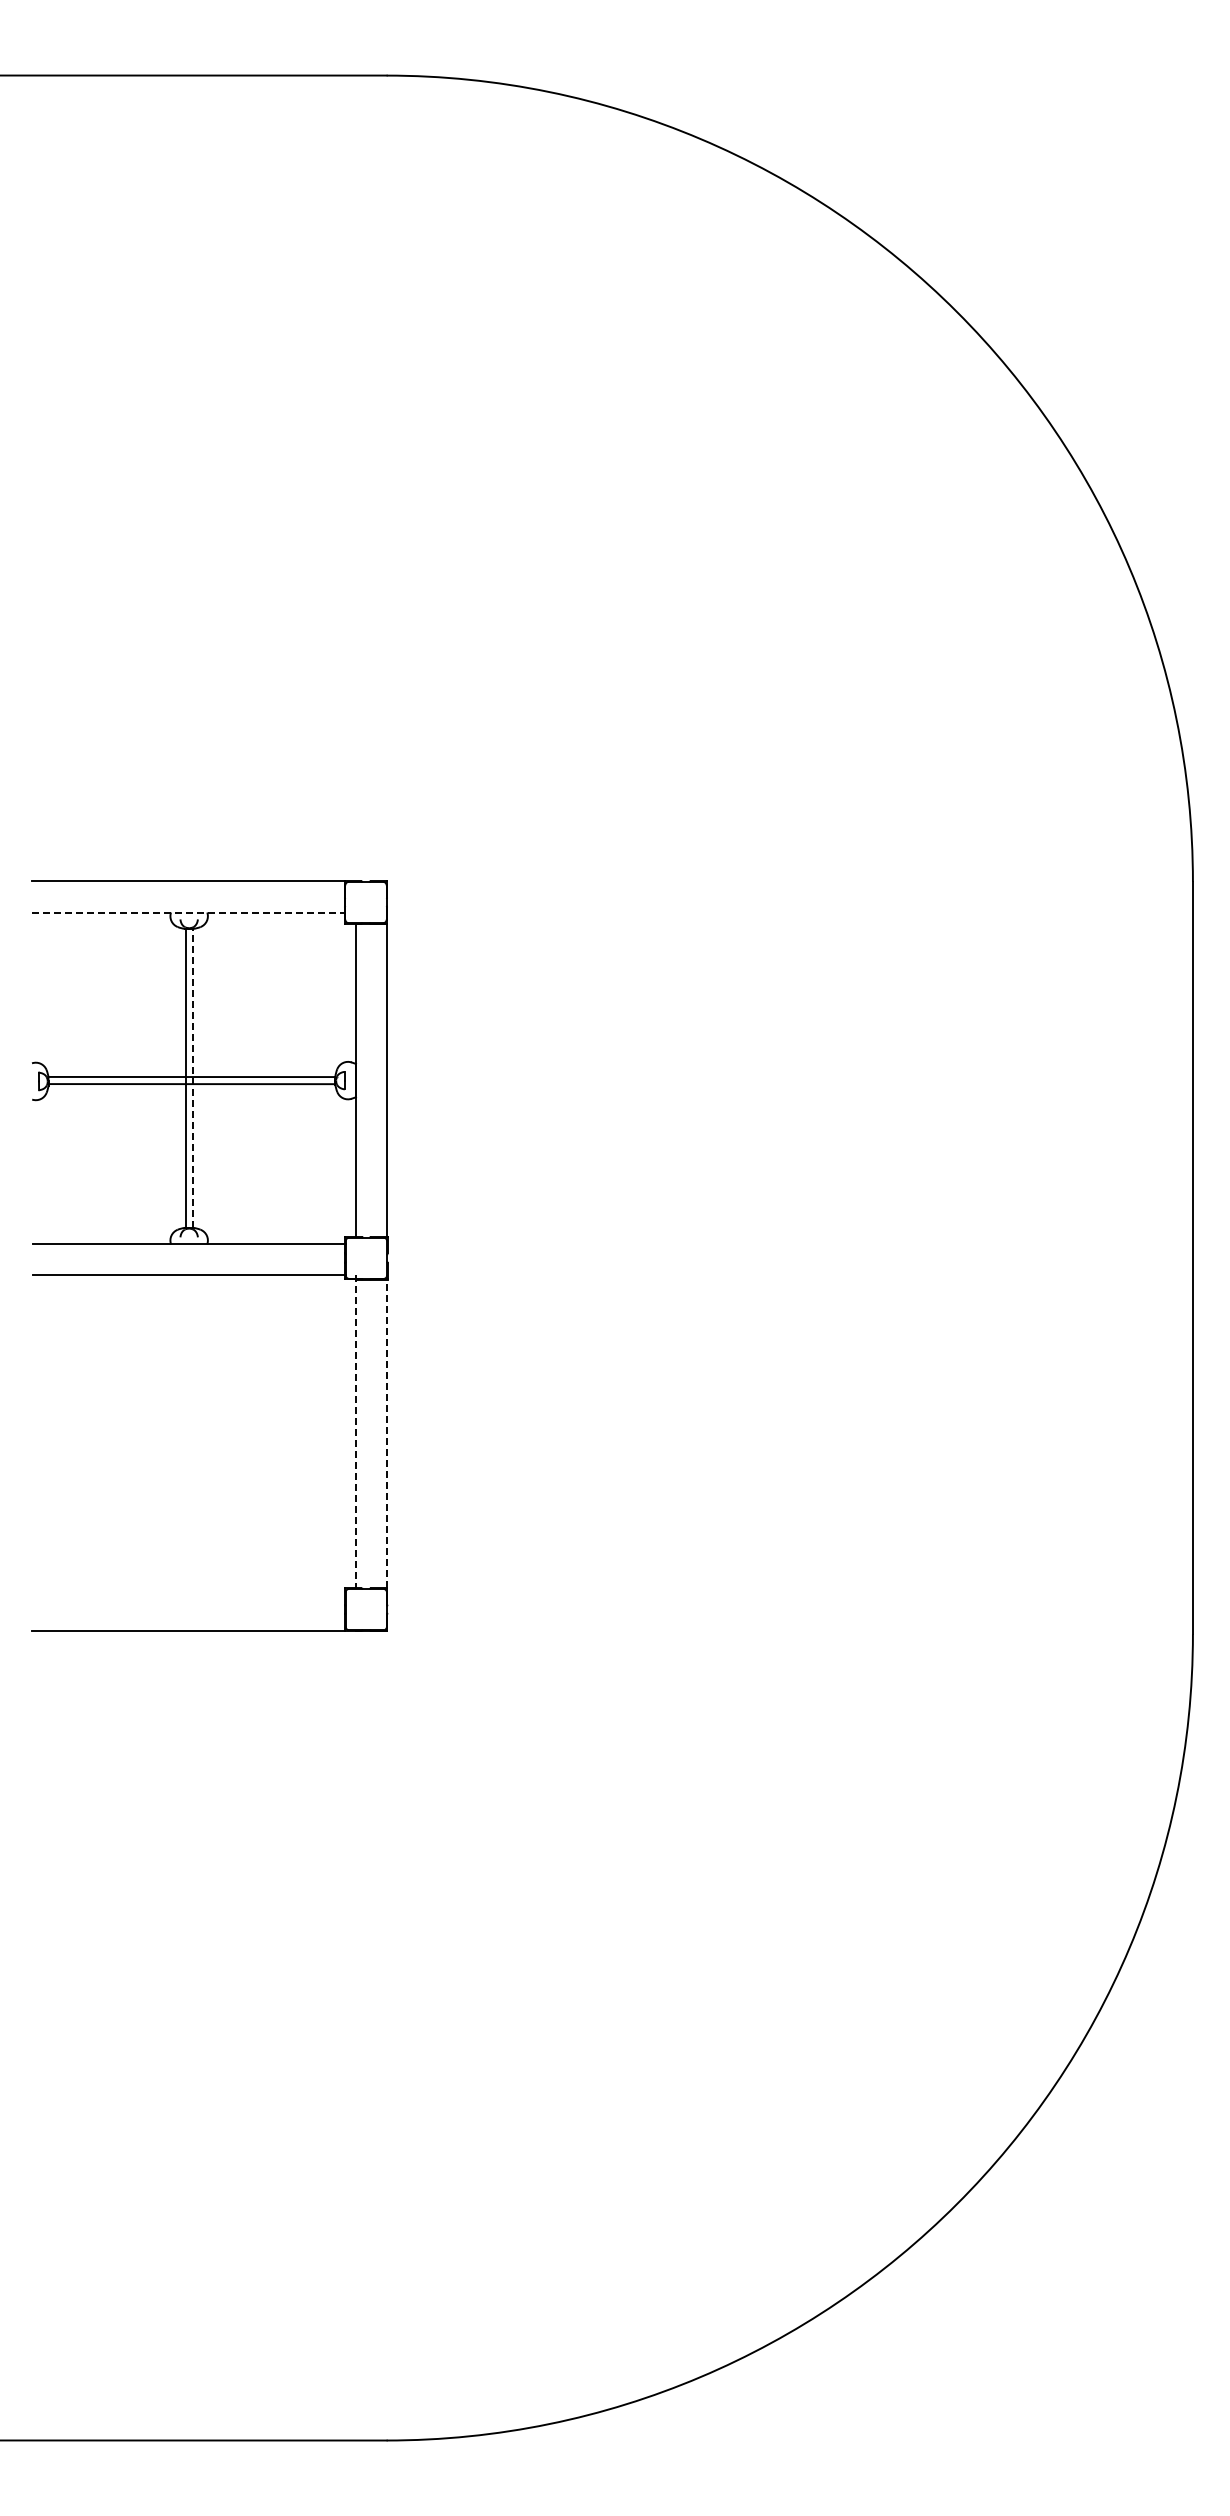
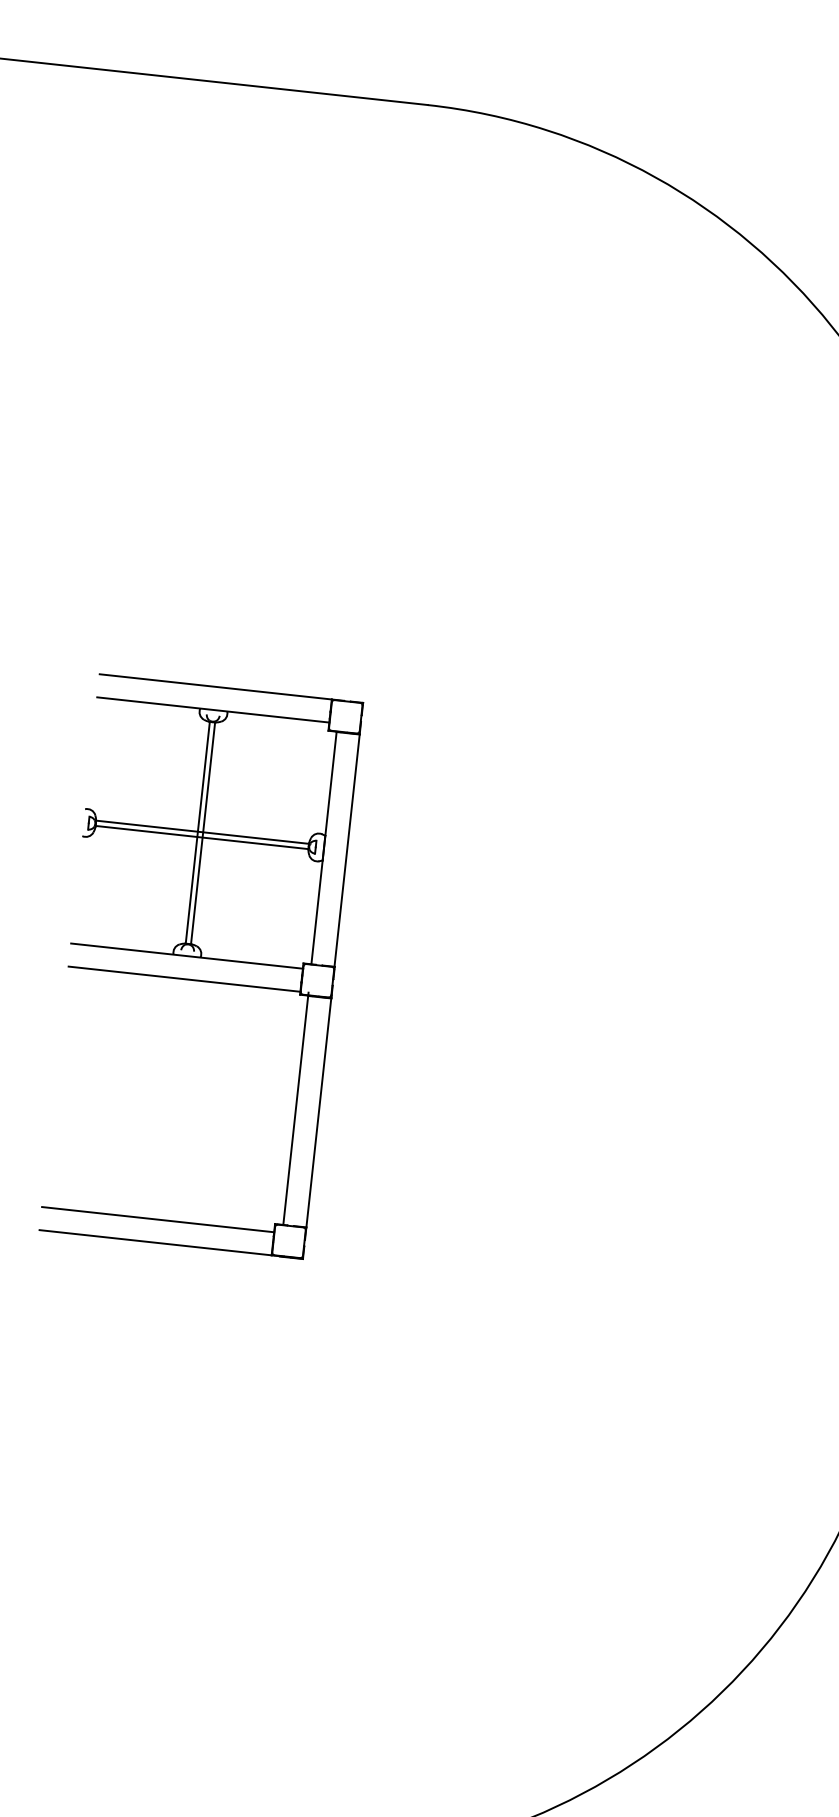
line: (188, 912) -> (213, 709), dashed -> solid
line: (192, 1077) -> (202, 832), dashed -> solid
line: (356, 1431) -> (296, 1108), dashed -> solid
line: (387, 1431) -> (319, 1110), dashed -> solid
line: (188, 1599) -> (157, 1219), added

